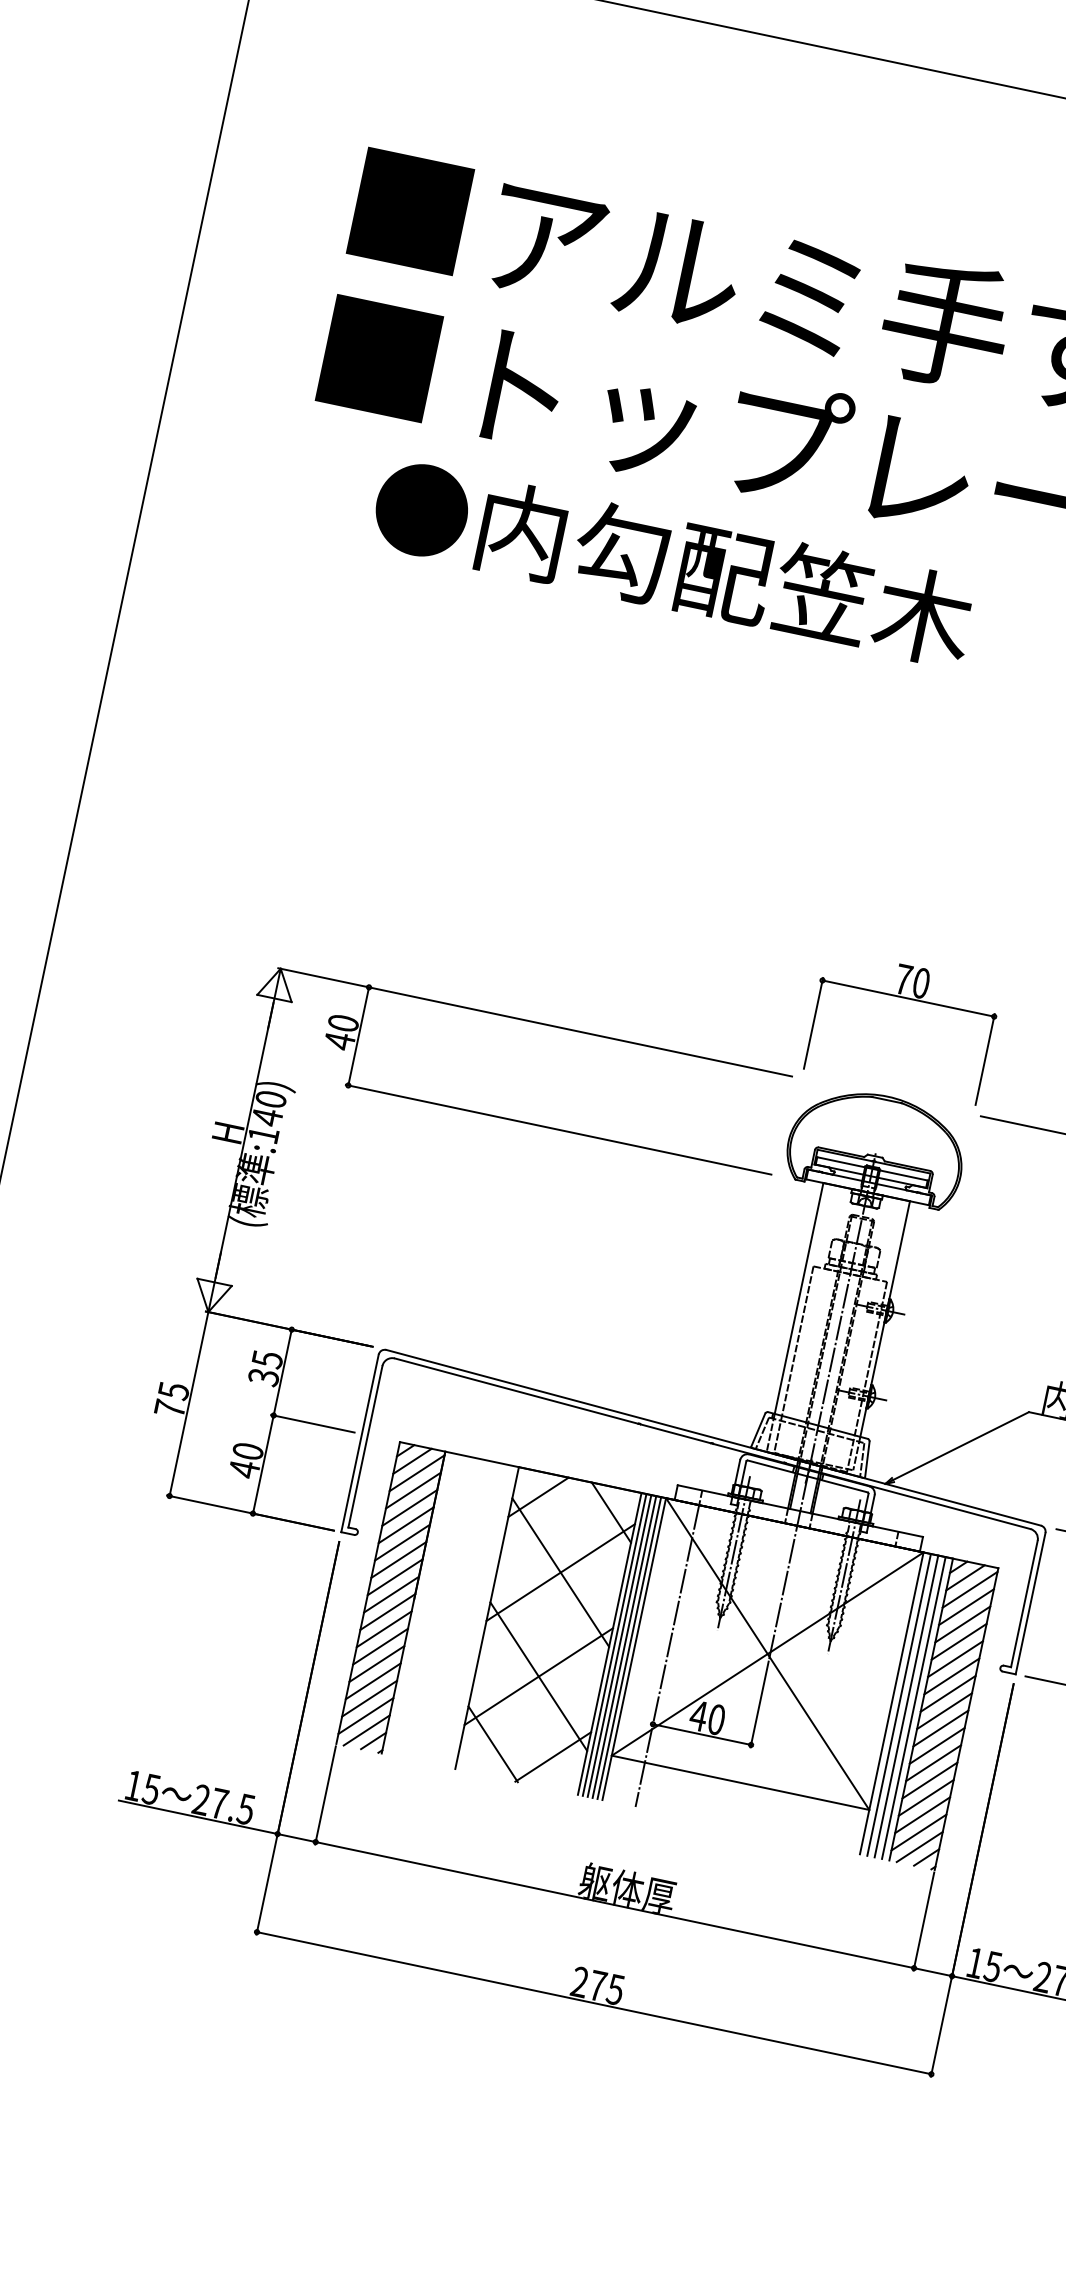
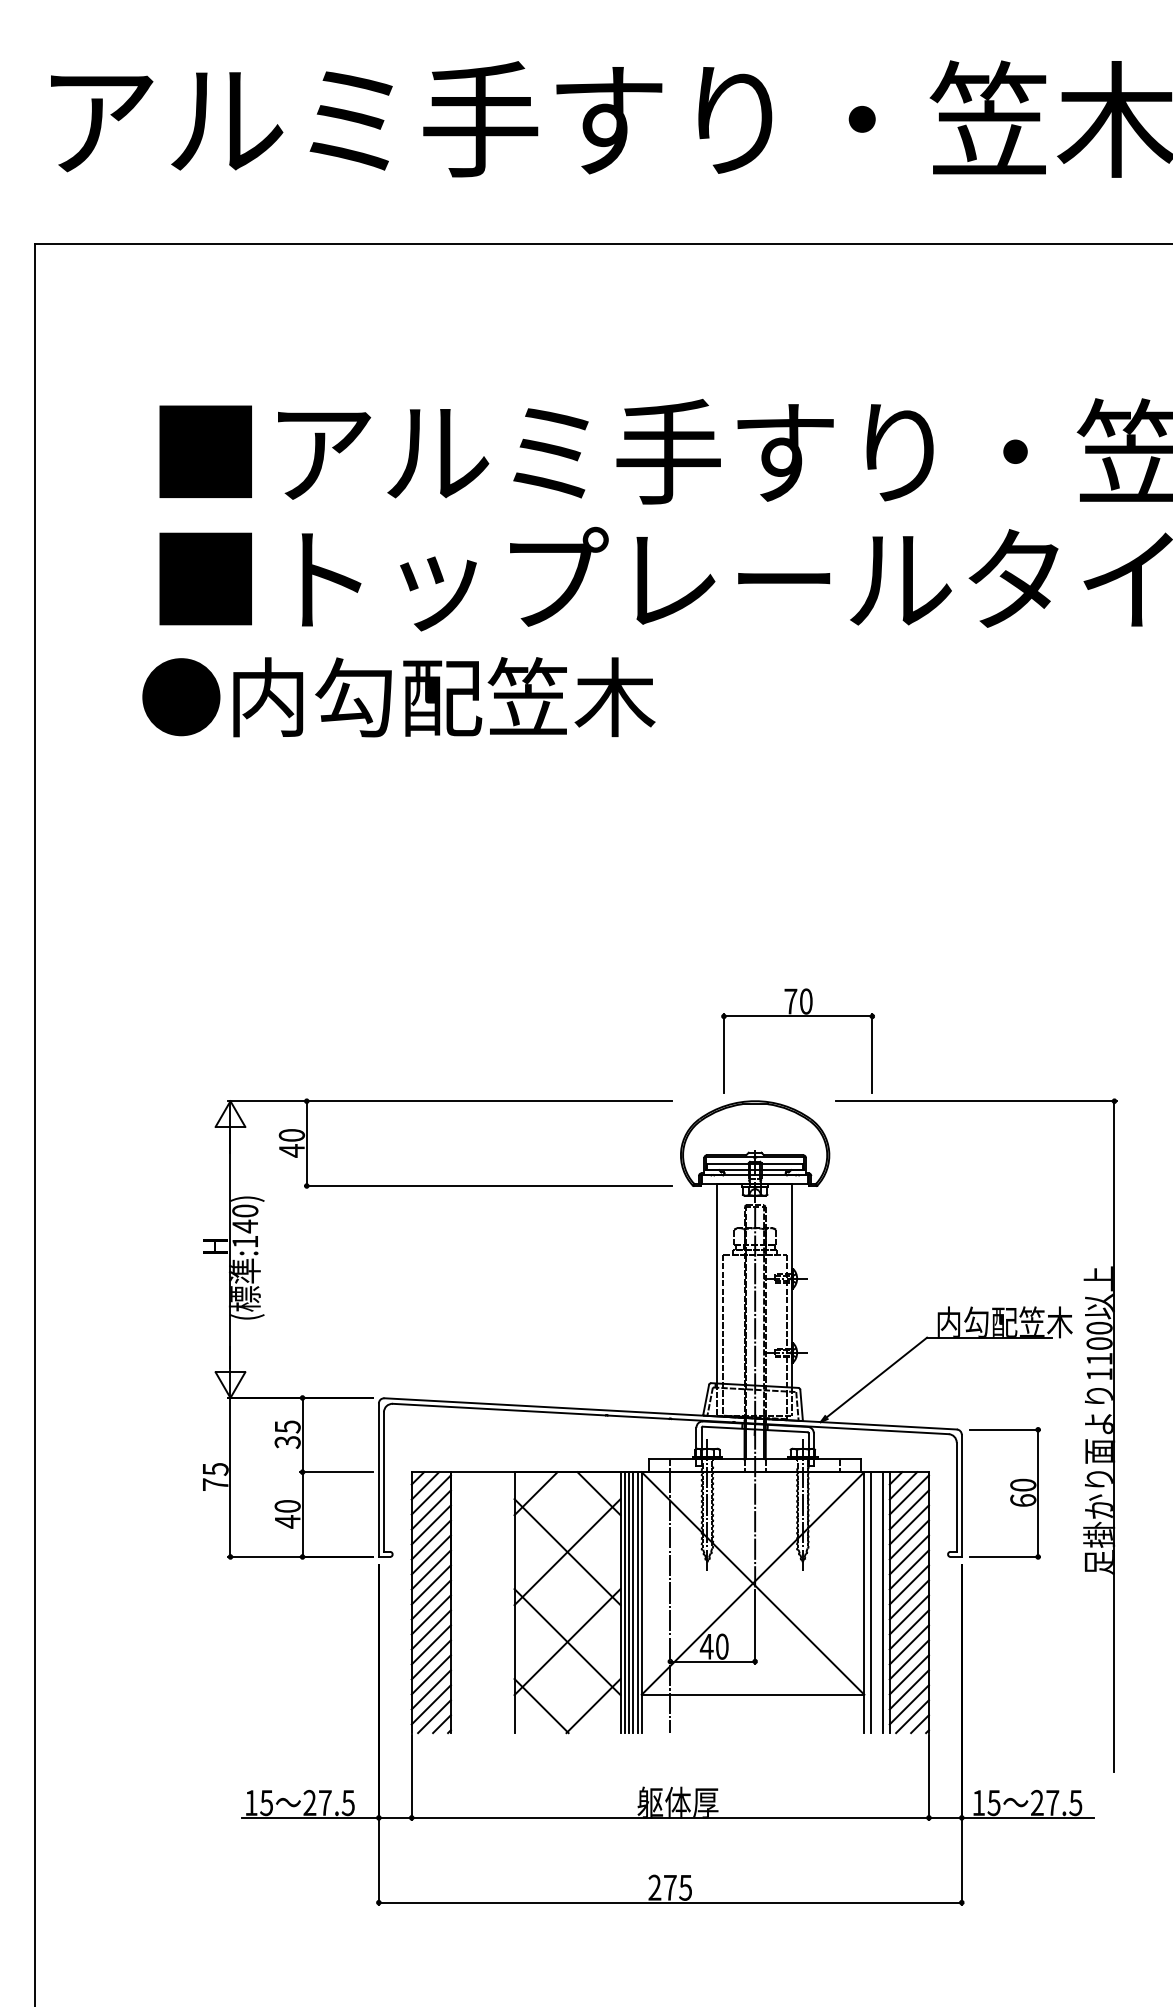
text: (673, 563) -> (398, 697), moved
part: (907, 998) -> (797, 1016), moved
line: (907, 1706) -> (877, 1602), removed

